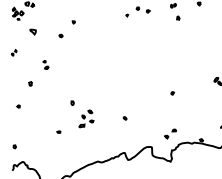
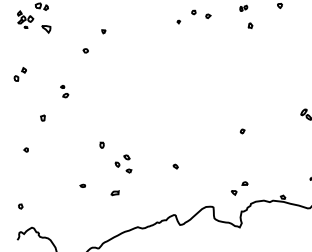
part: (33, 32) -> (46, 29), moved
part: (13, 52) -> (19, 74), size x1.67
part: (81, 126) -> (114, 193), moved

